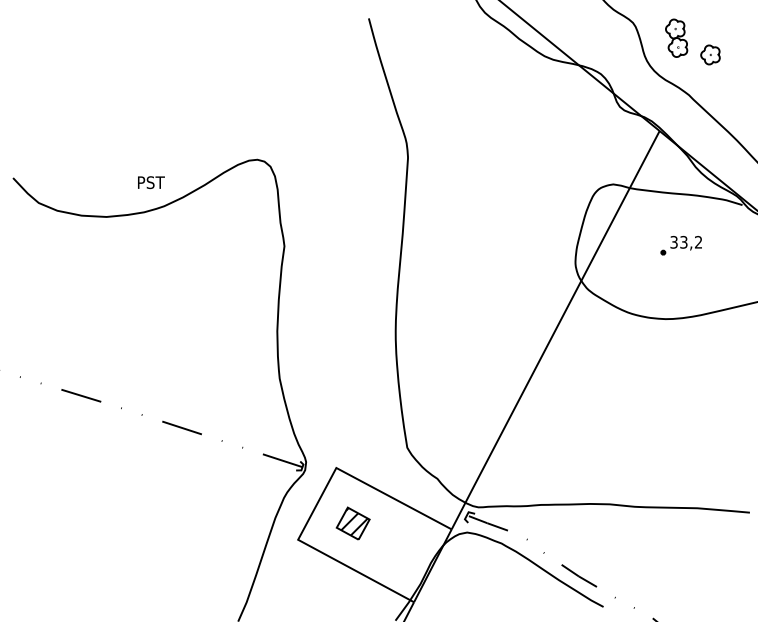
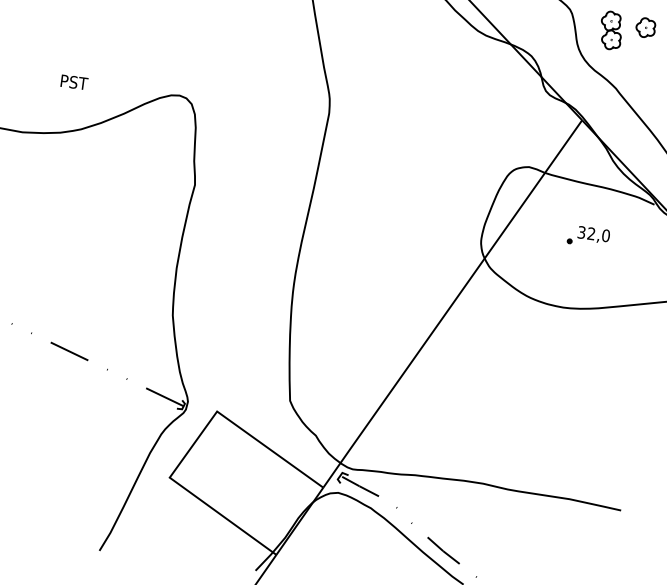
part: (710, 54) -> (645, 27), moved
text: (151, 182) -> (74, 82), moved
text: (691, 242) -> (598, 235), 33,2 -> 32,0
part: (352, 523) -> (225, 468), removed

